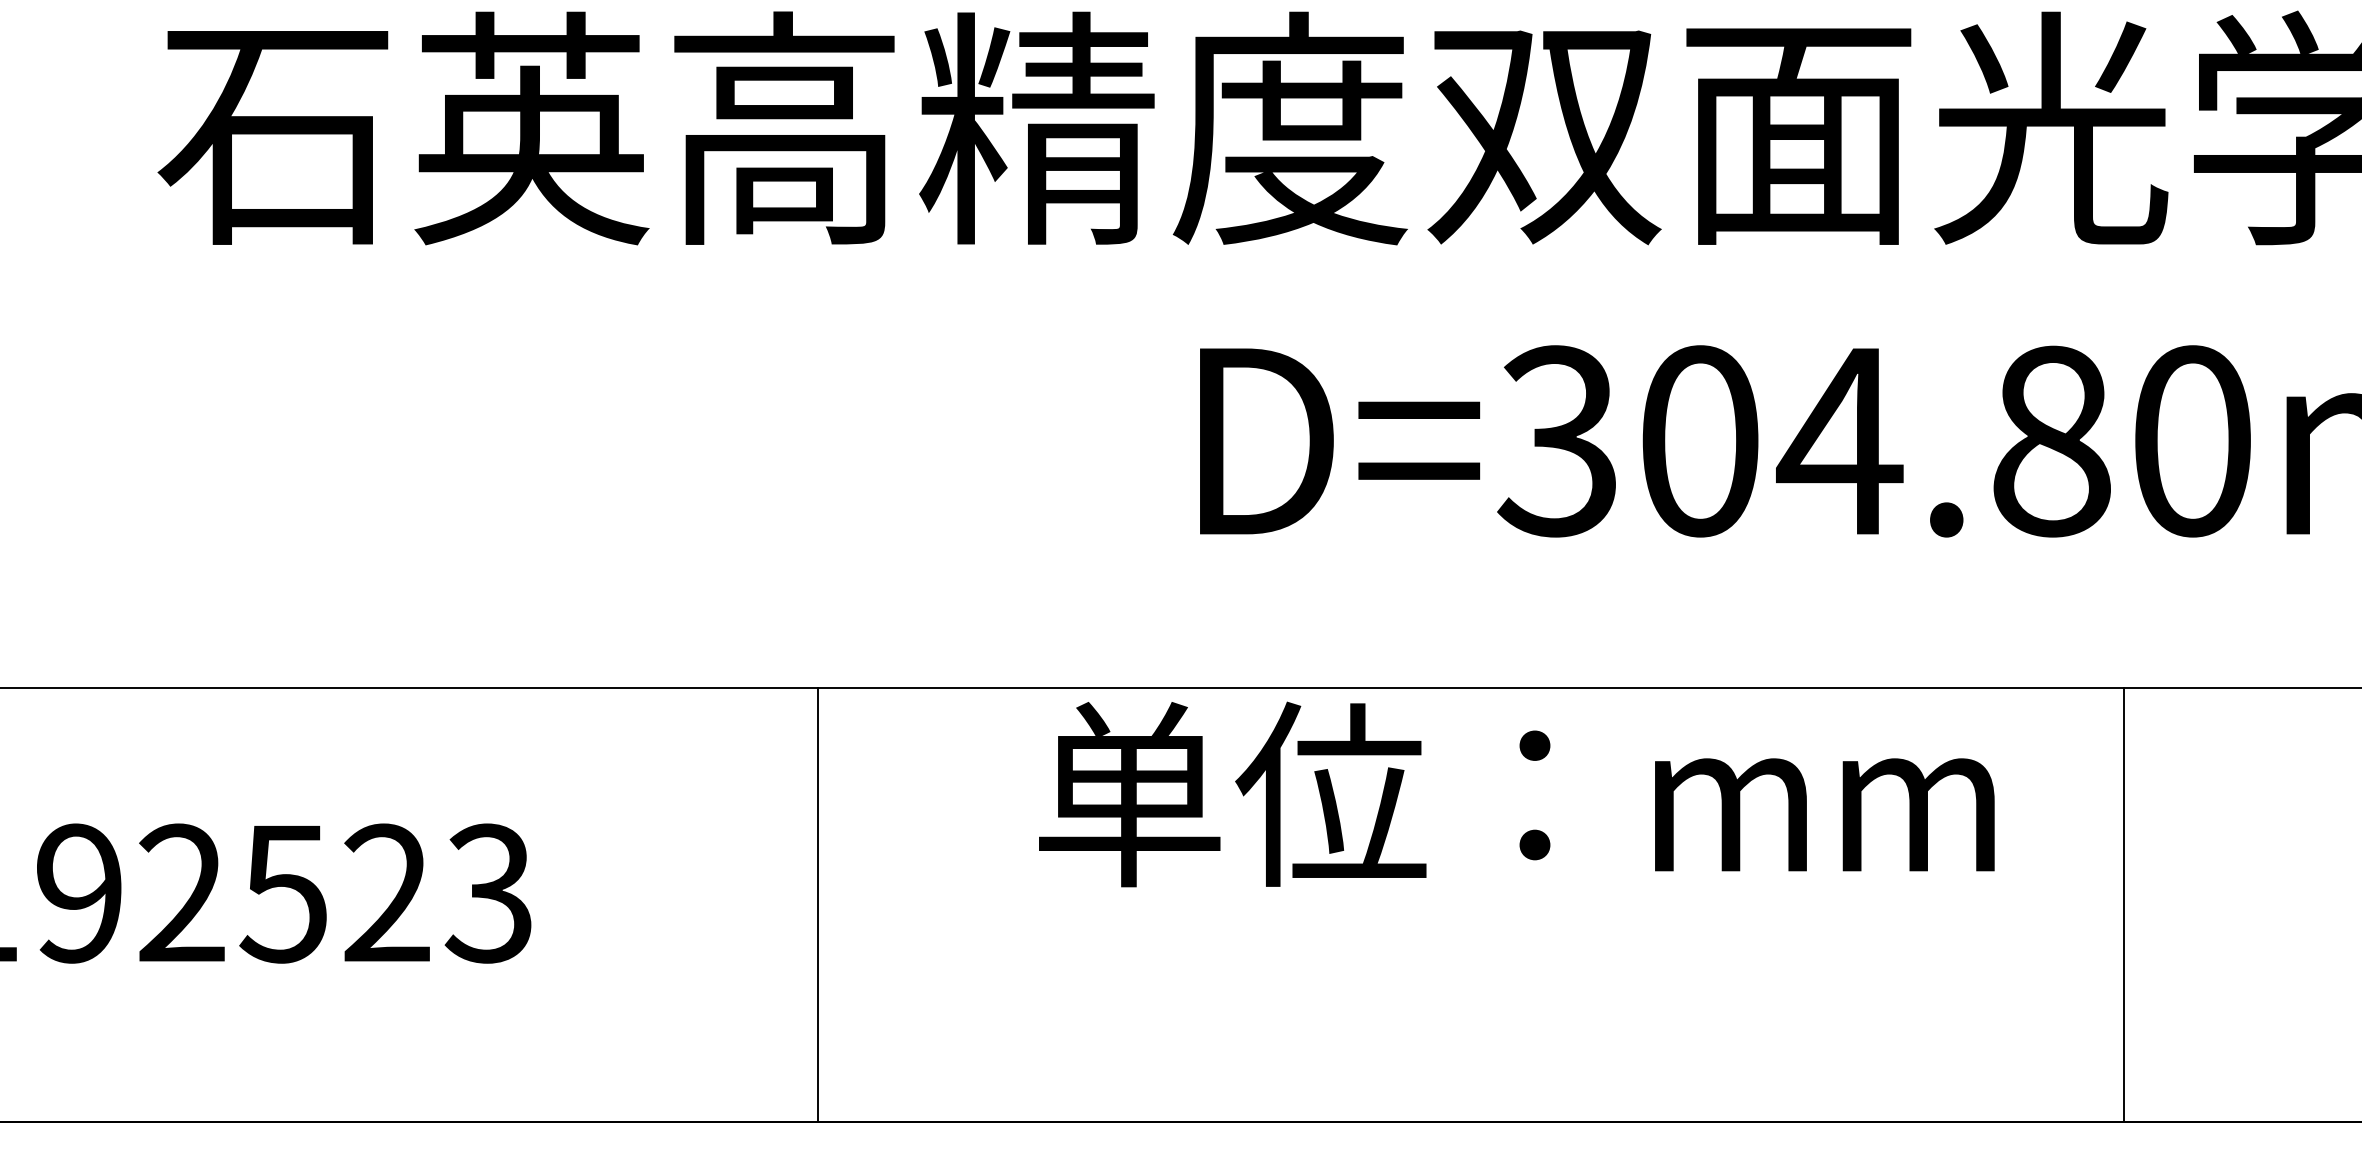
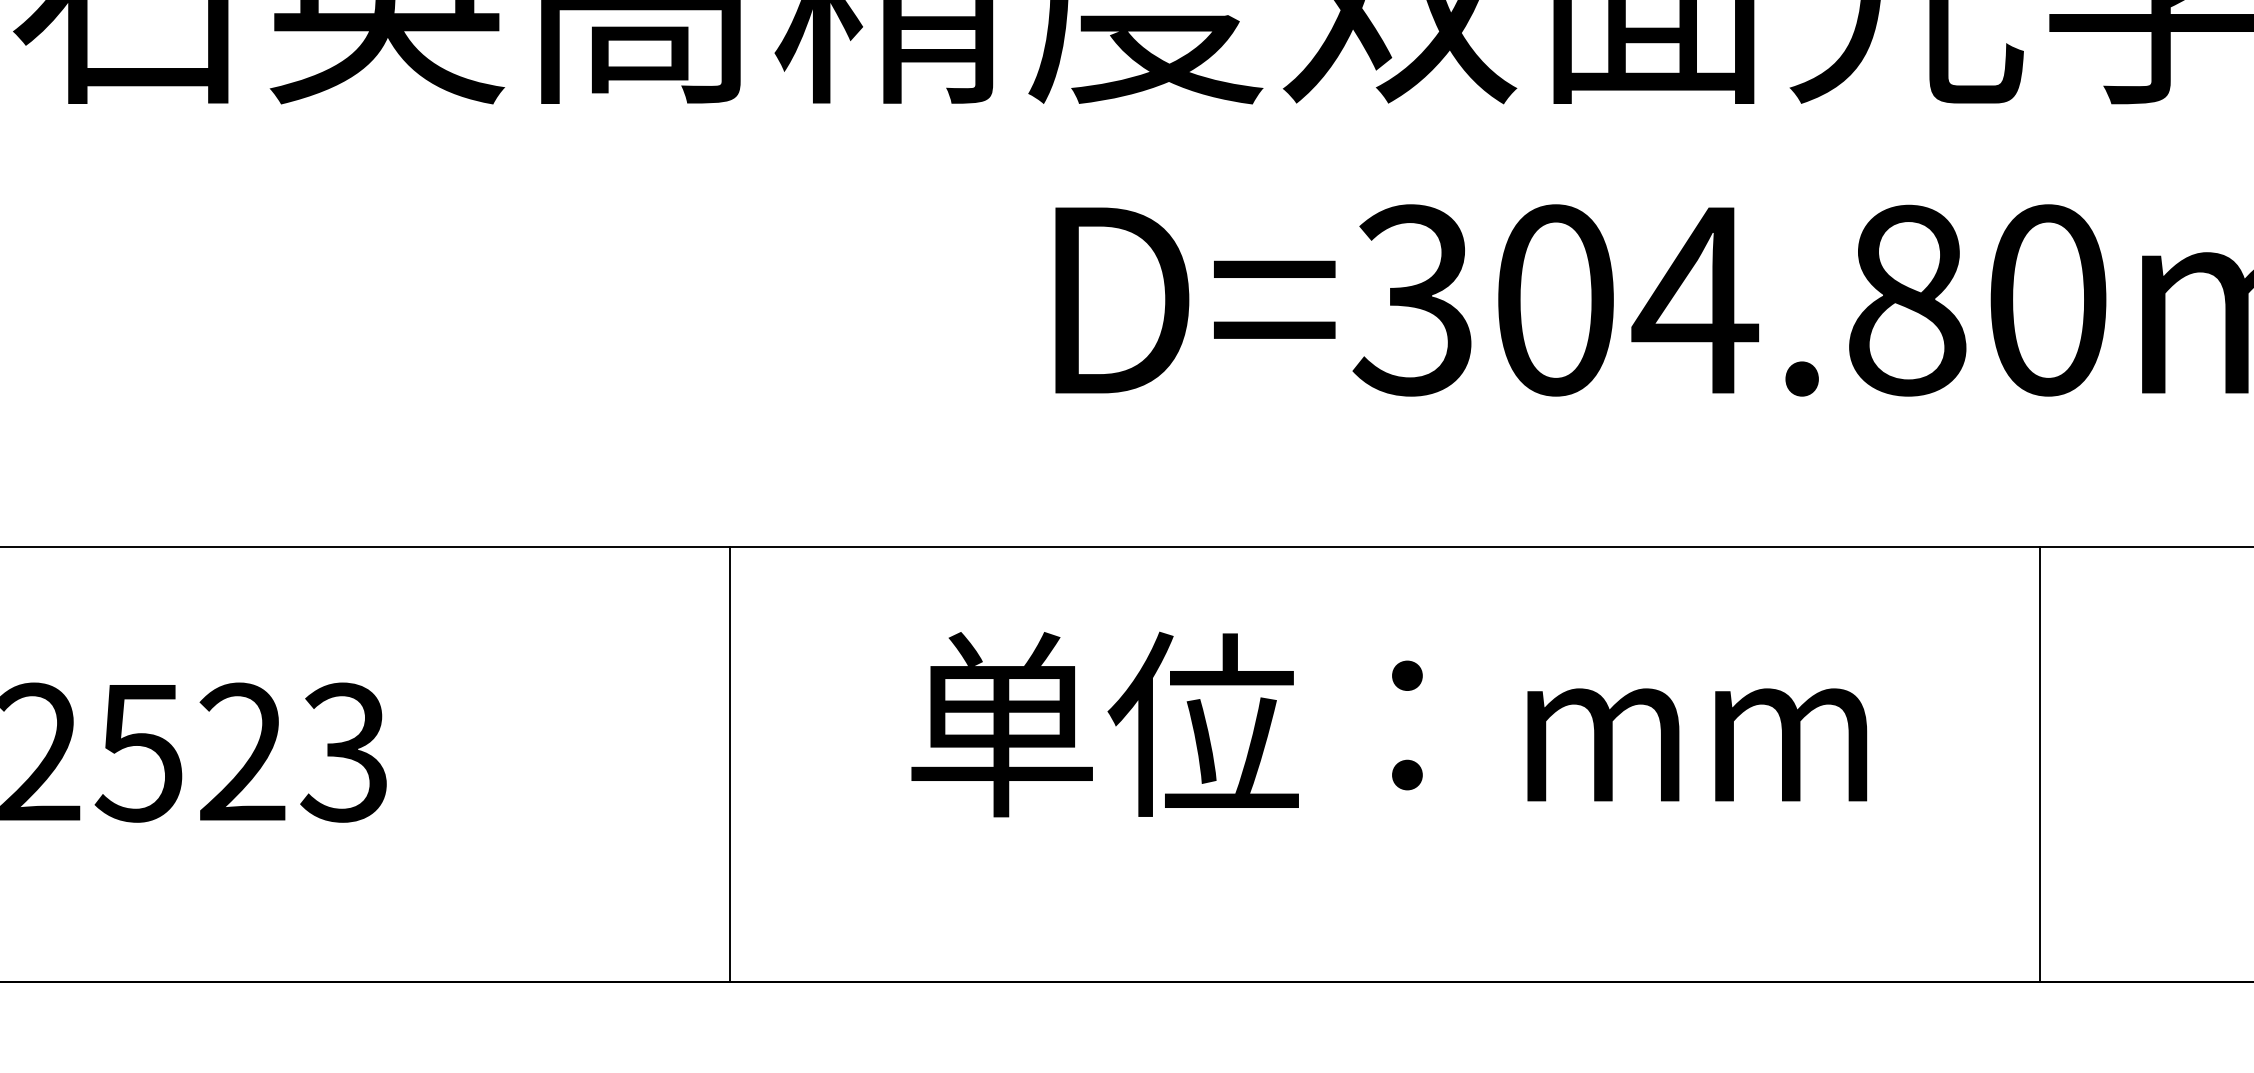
text: (1516, 794) -> (1388, 724), moved
line: (818, 905) -> (729, 764), moved
line: (2124, 905) -> (2039, 764), moved

